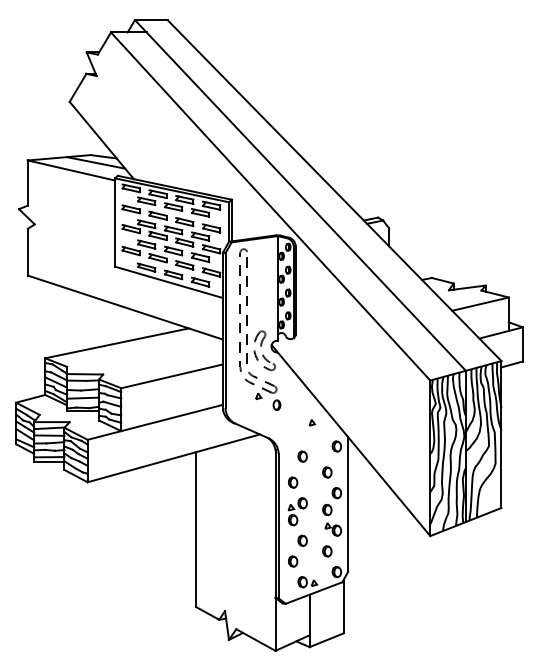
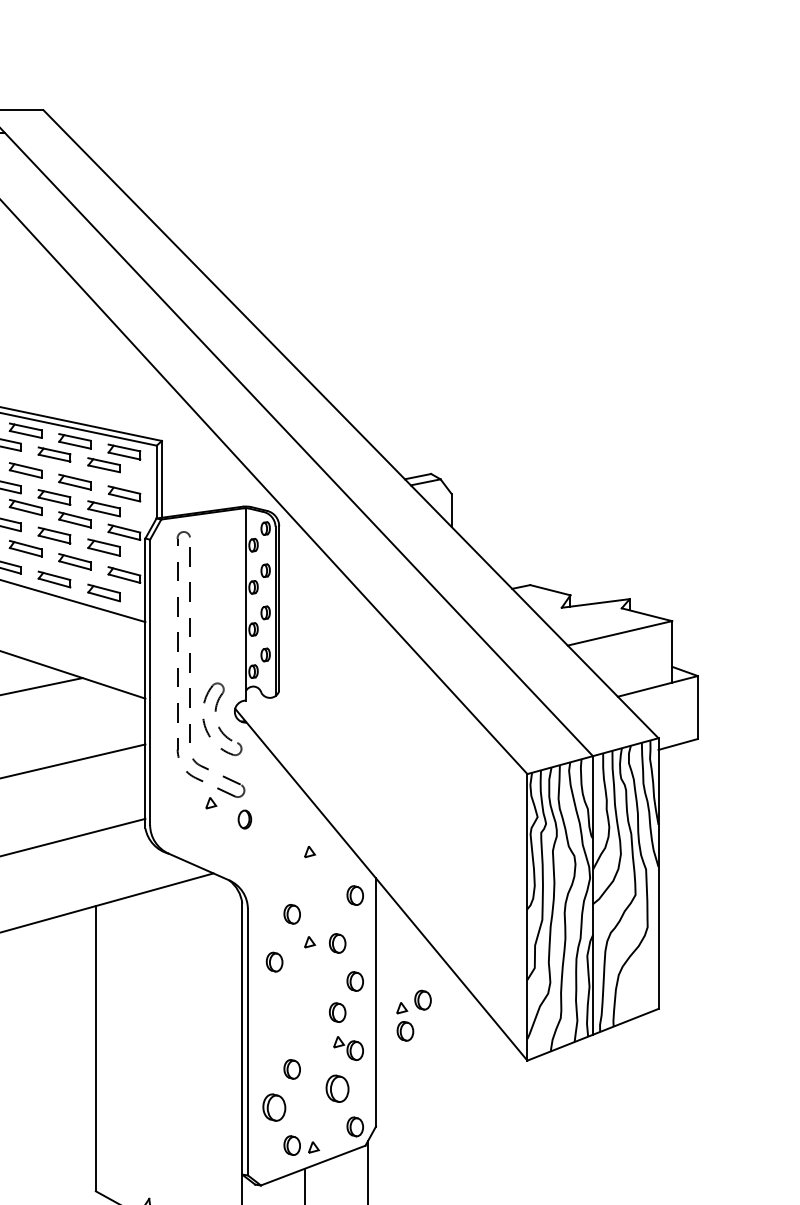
part: (312, 471) -> (310, 941), added
part: (297, 511) -> (413, 1015), moved
part: (327, 551) -> (338, 1089), size x1.4
part: (293, 561) -> (275, 1107), size x1.4

